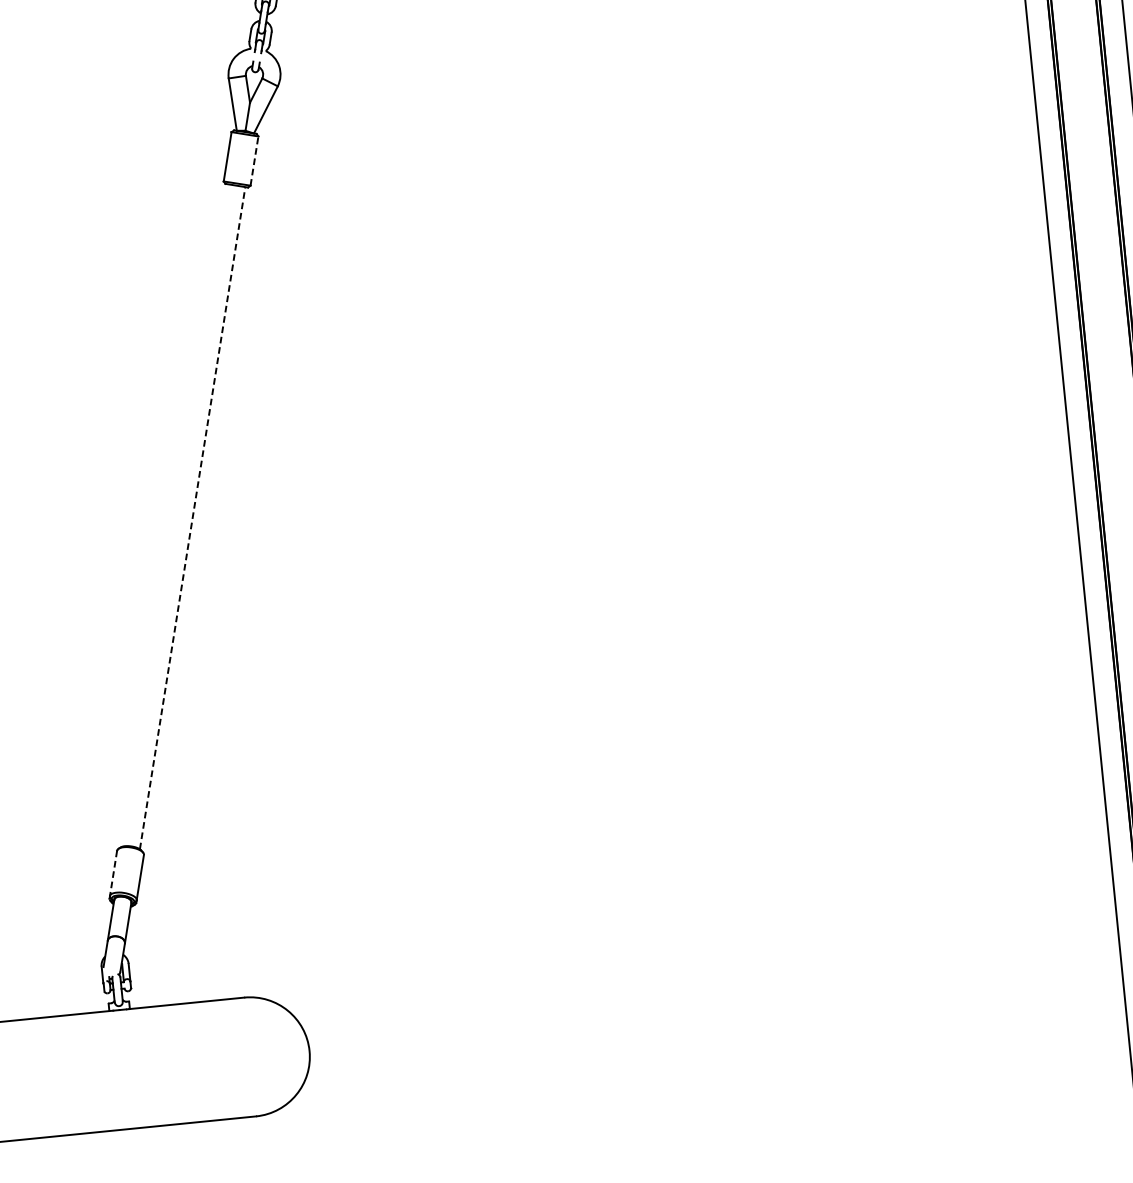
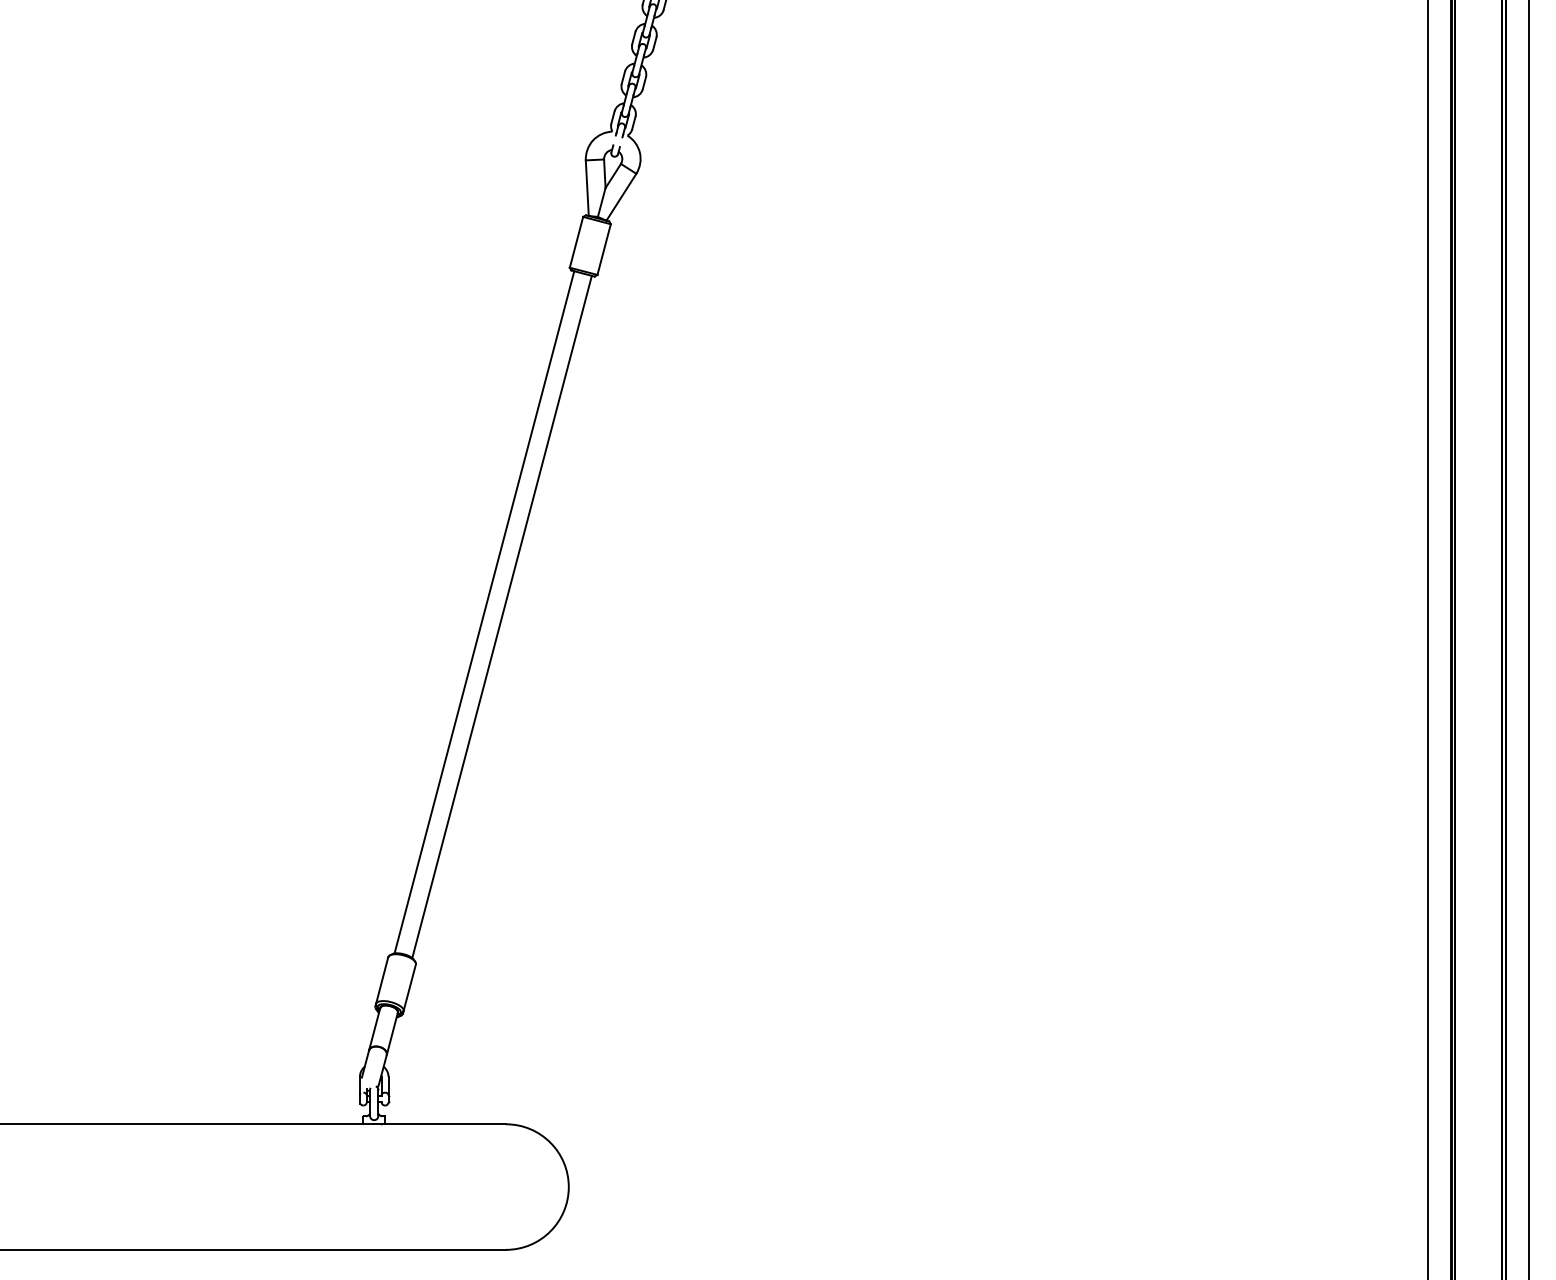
line: (254, 160) -> (604, 249), dashed -> solid
line: (175, 515) -> (484, 612), added
line: (193, 518) -> (502, 617), dashed -> solid
line: (113, 874) -> (382, 981), dashed -> solid

